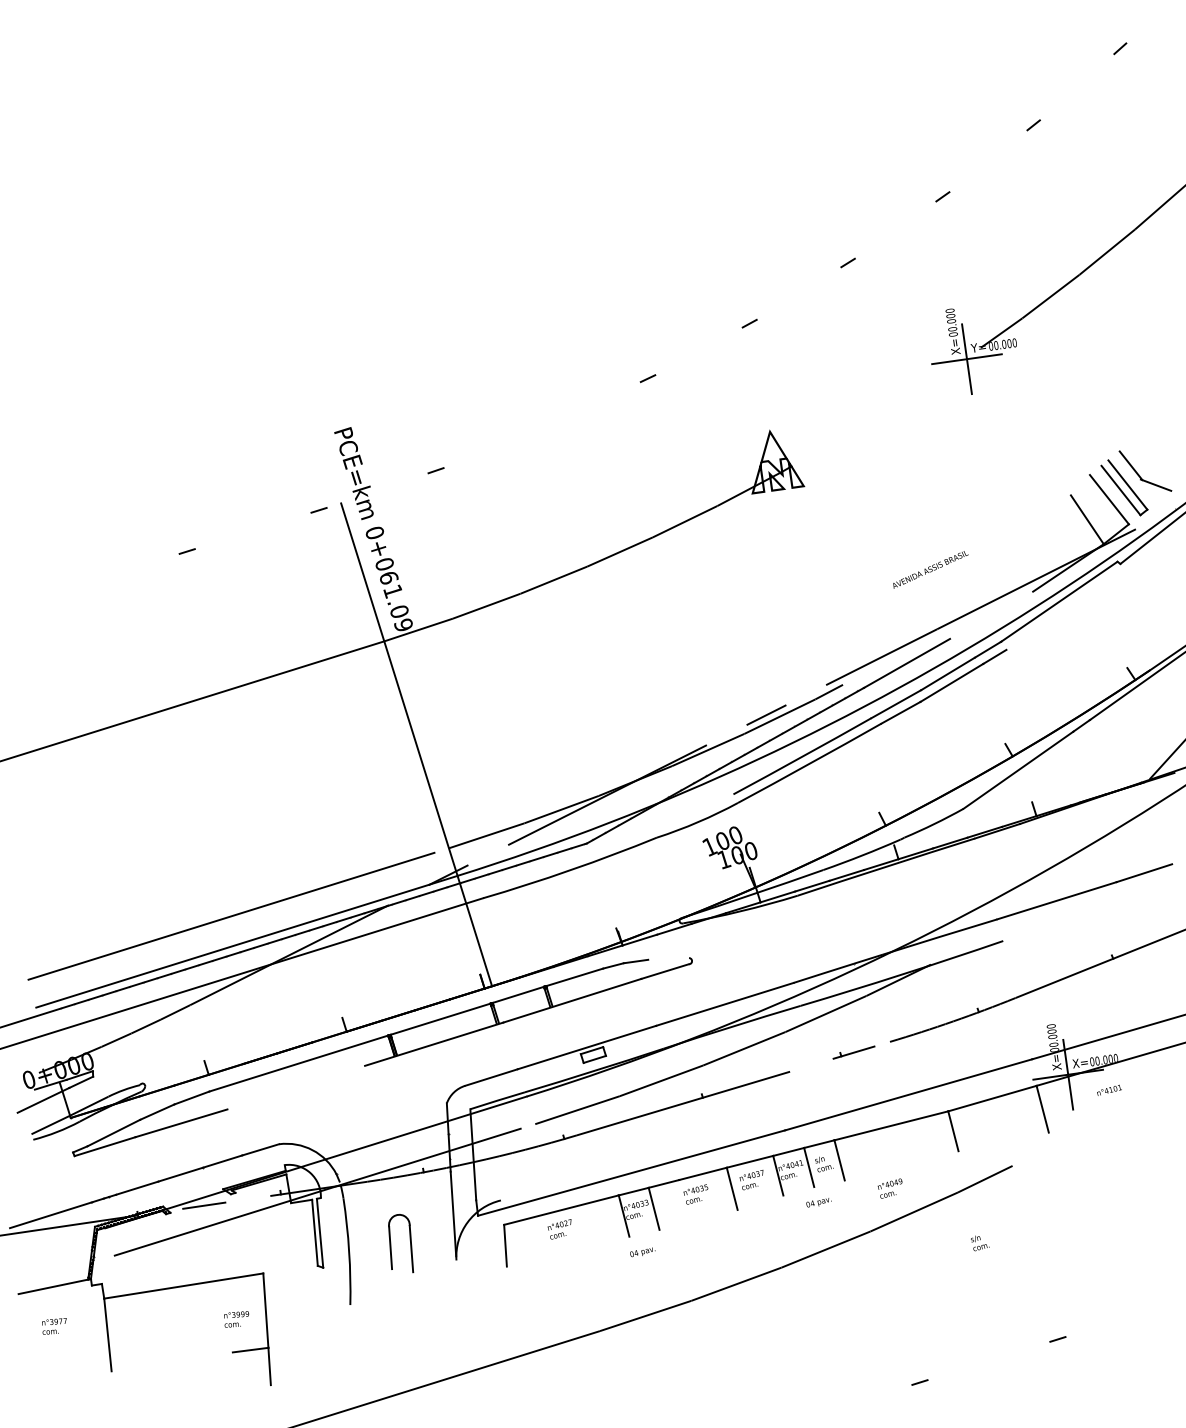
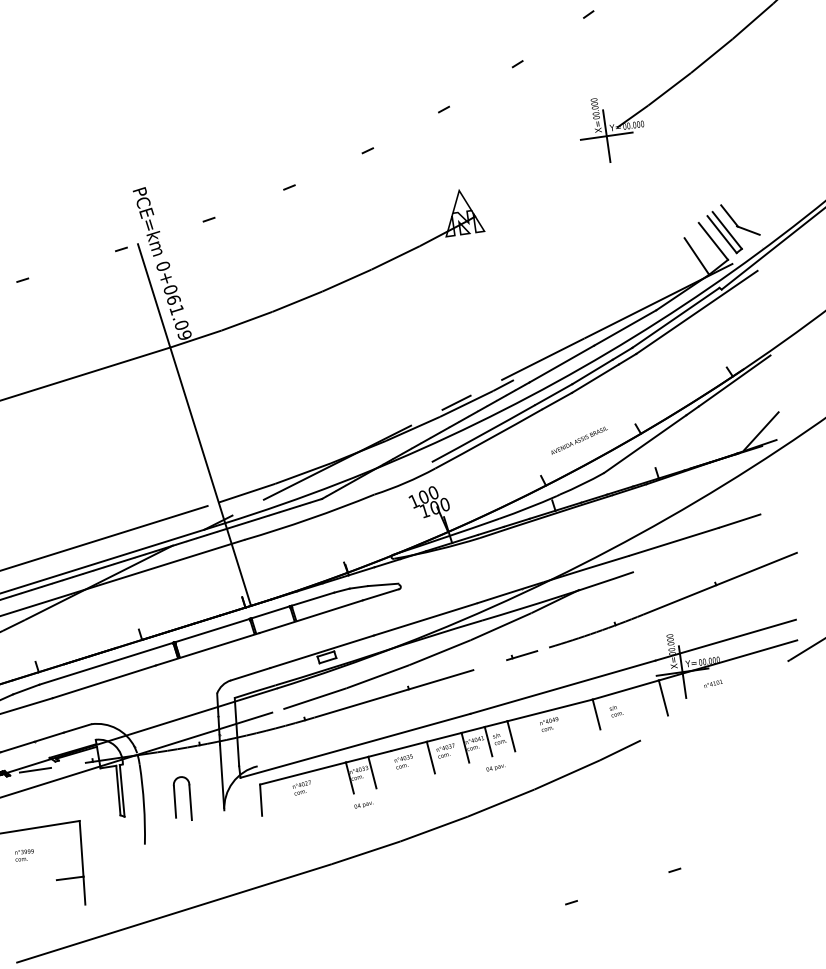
line: (543, 427) -> (289, 187), added
text: (930, 569) -> (579, 440), moved
line: (1087, 594) -> (697, 312), added
line: (991, 614) -> (625, 327), added
line: (668, 957) -> (383, 584), added
text: (1079, 1063) -> (691, 663), X= -> Y=
line: (296, 1087) -> (104, 681), added
text: (889, 1188) -> (548, 724), moved
text: (980, 1243) -> (616, 711), moved
text: (236, 1319) -> (24, 855), moved

